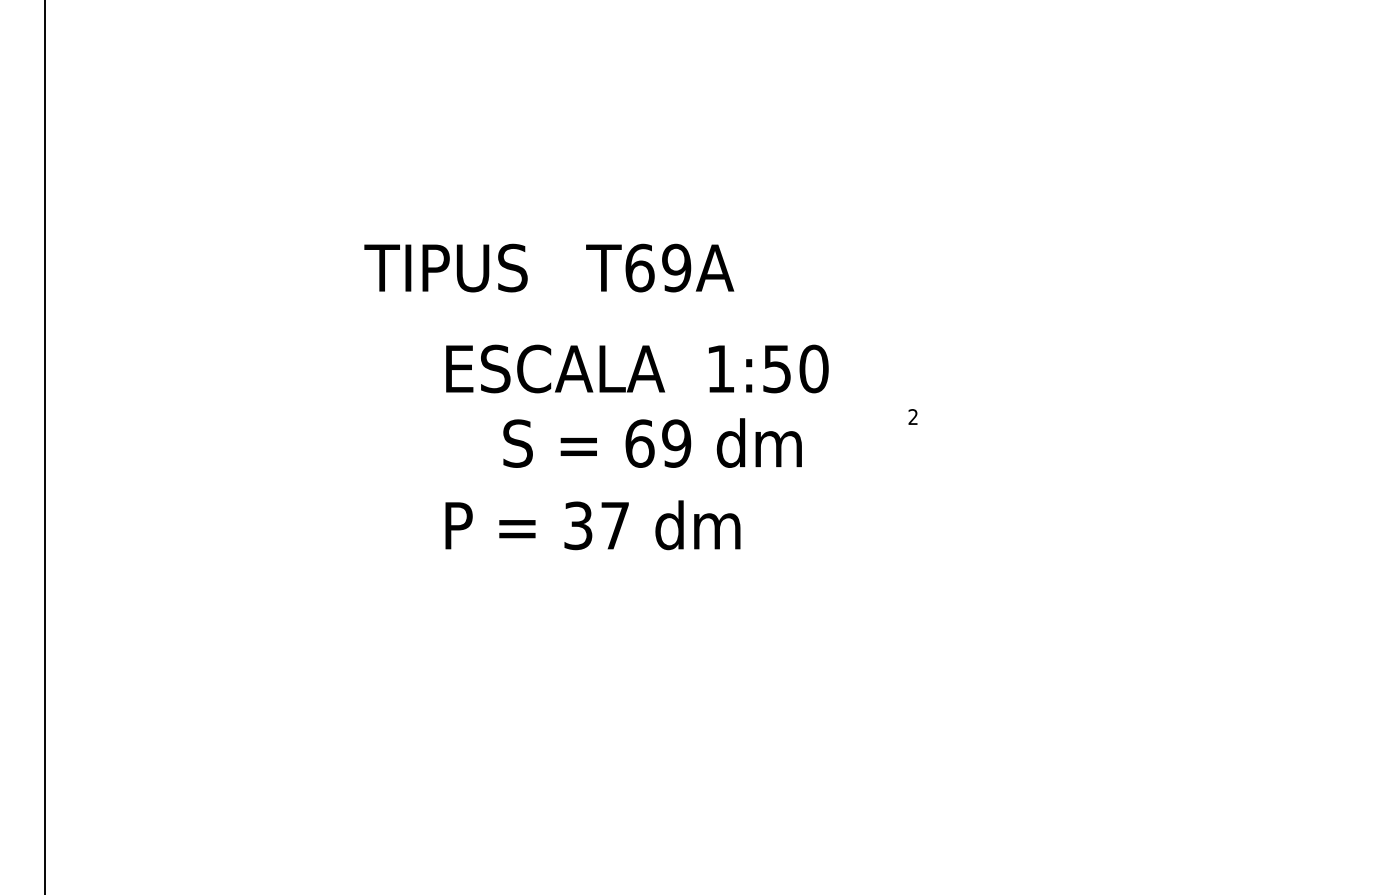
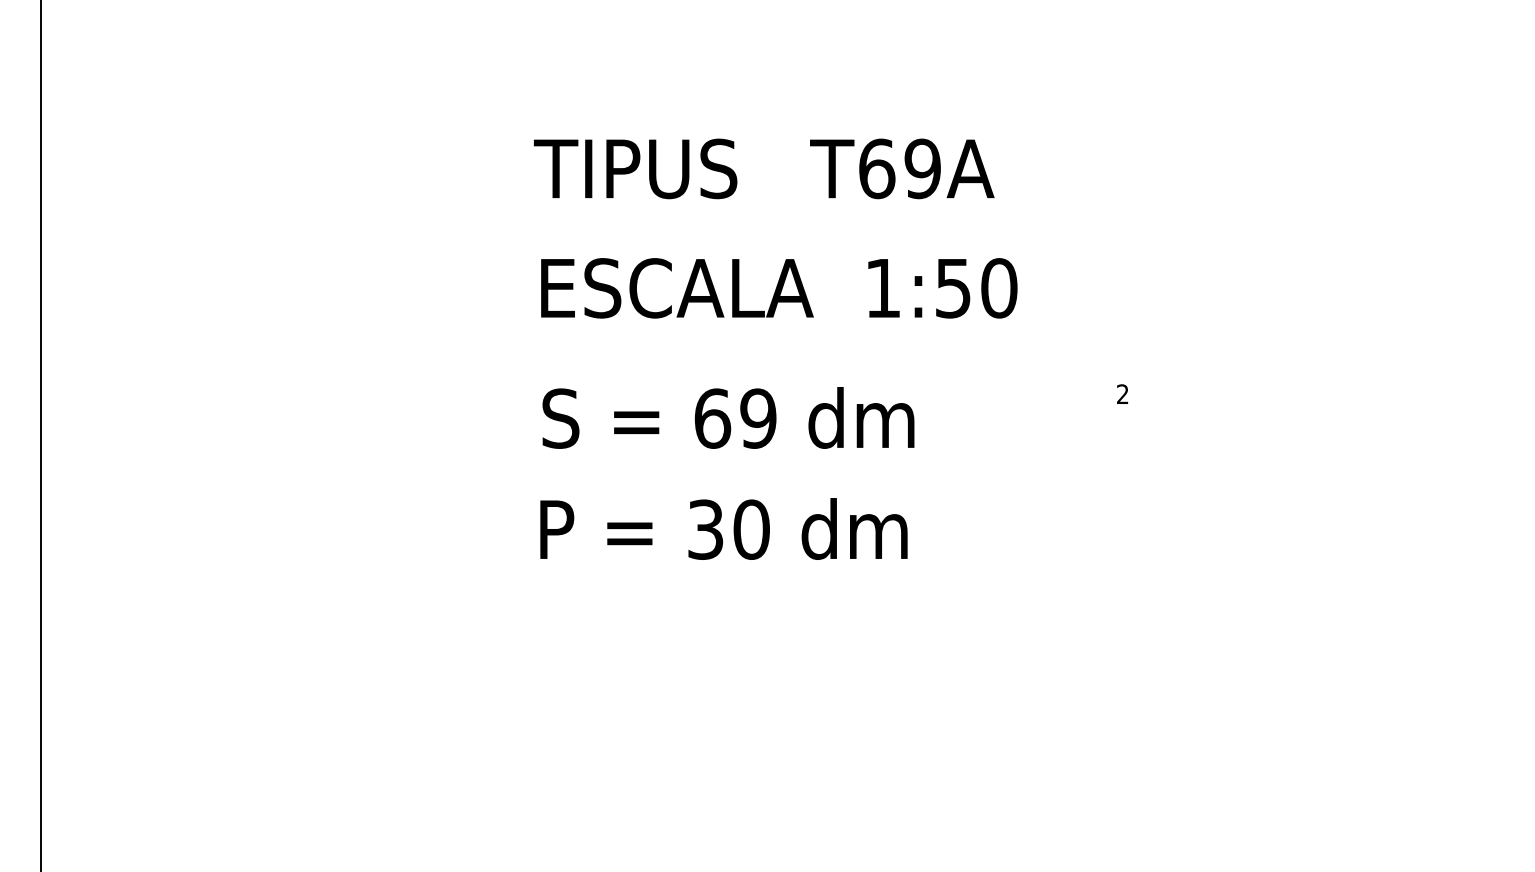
text: (549, 267) -> (764, 168), moved
text: (637, 368) -> (779, 287), moved
text: (652, 442) -> (728, 417), moved
text: (614, 525) -> (750, 529), 37 -> 30

